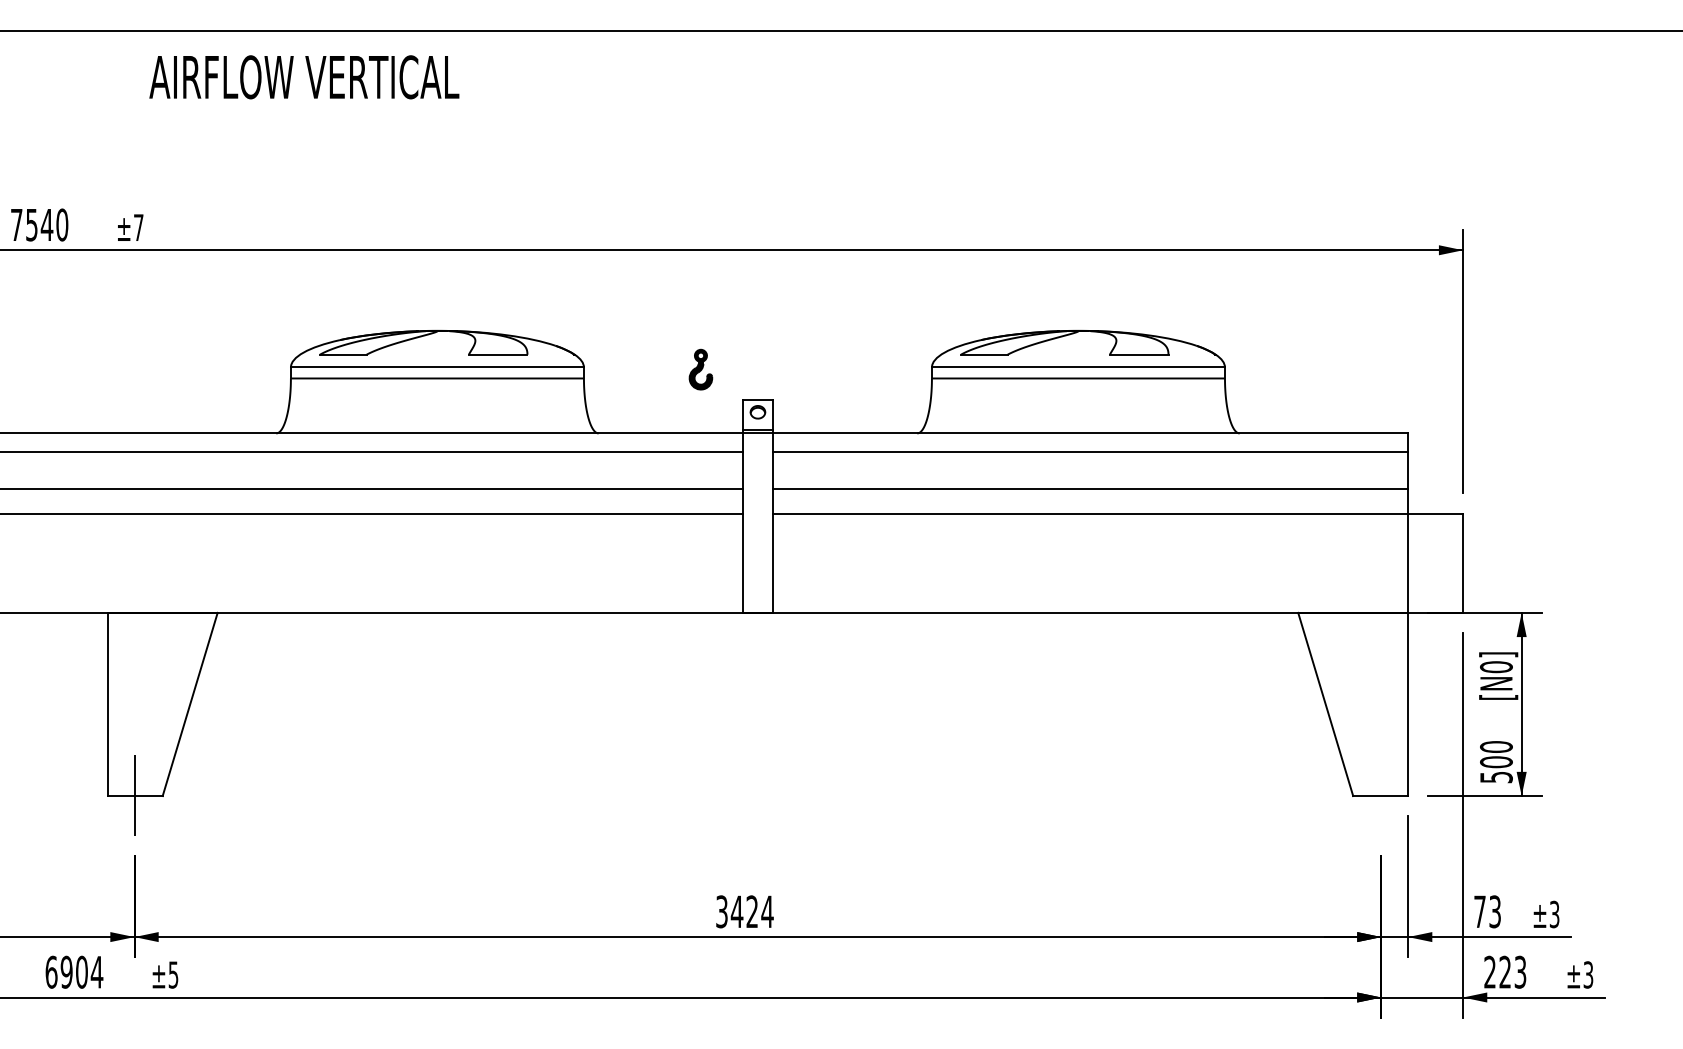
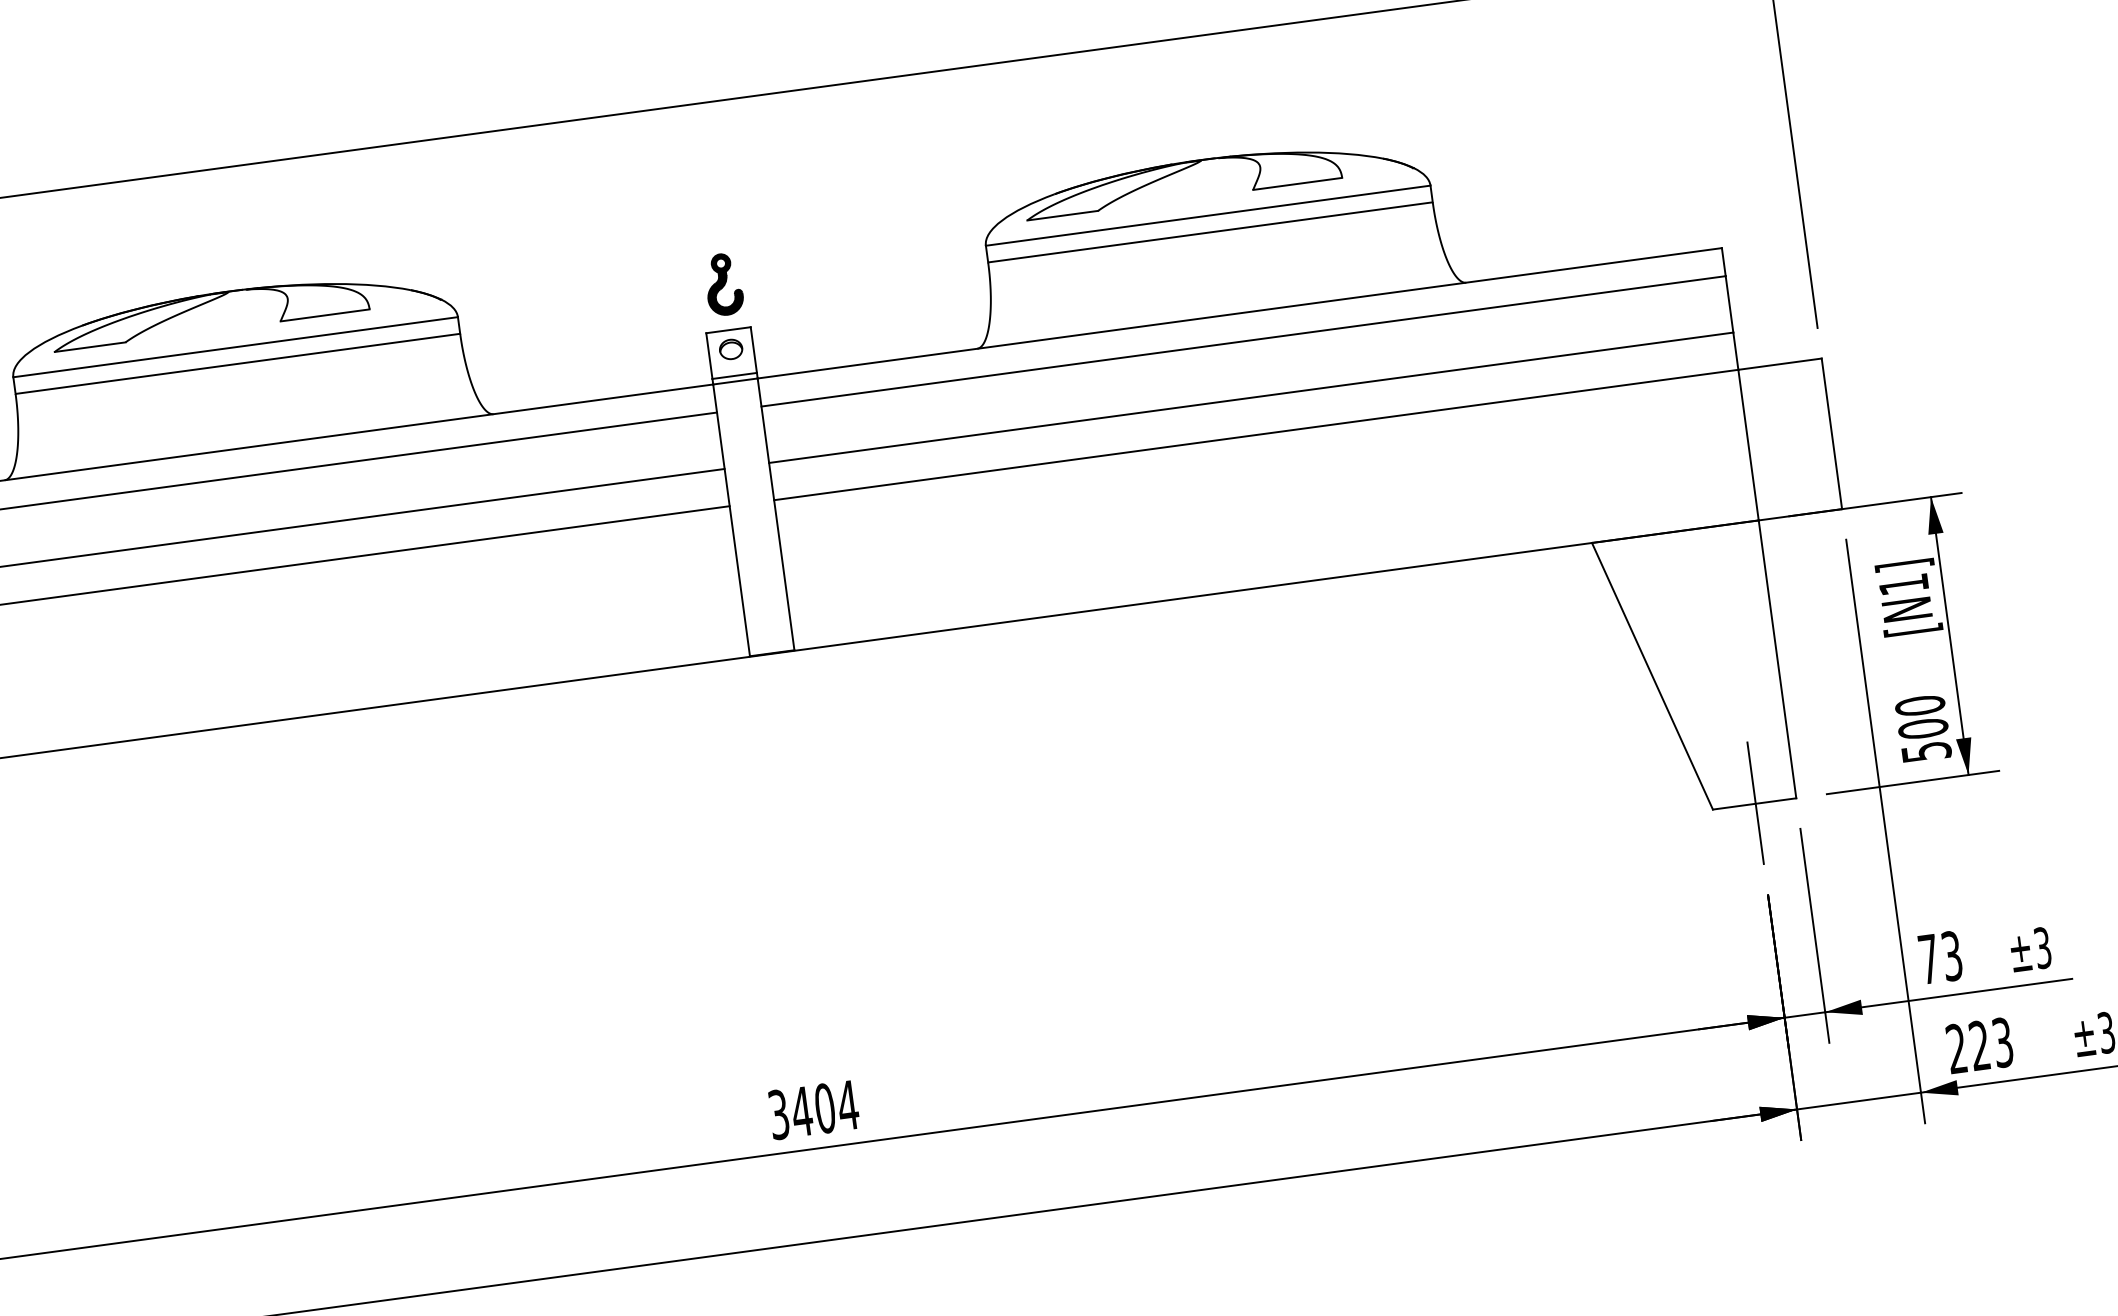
part: (700, 369) -> (723, 284), moved
text: (1496, 667) -> (1903, 585), [N0] -> [N1]
line: (1381, 795) -> (1755, 802), added
text: (752, 911) -> (825, 1107), 3424 -> 3404

